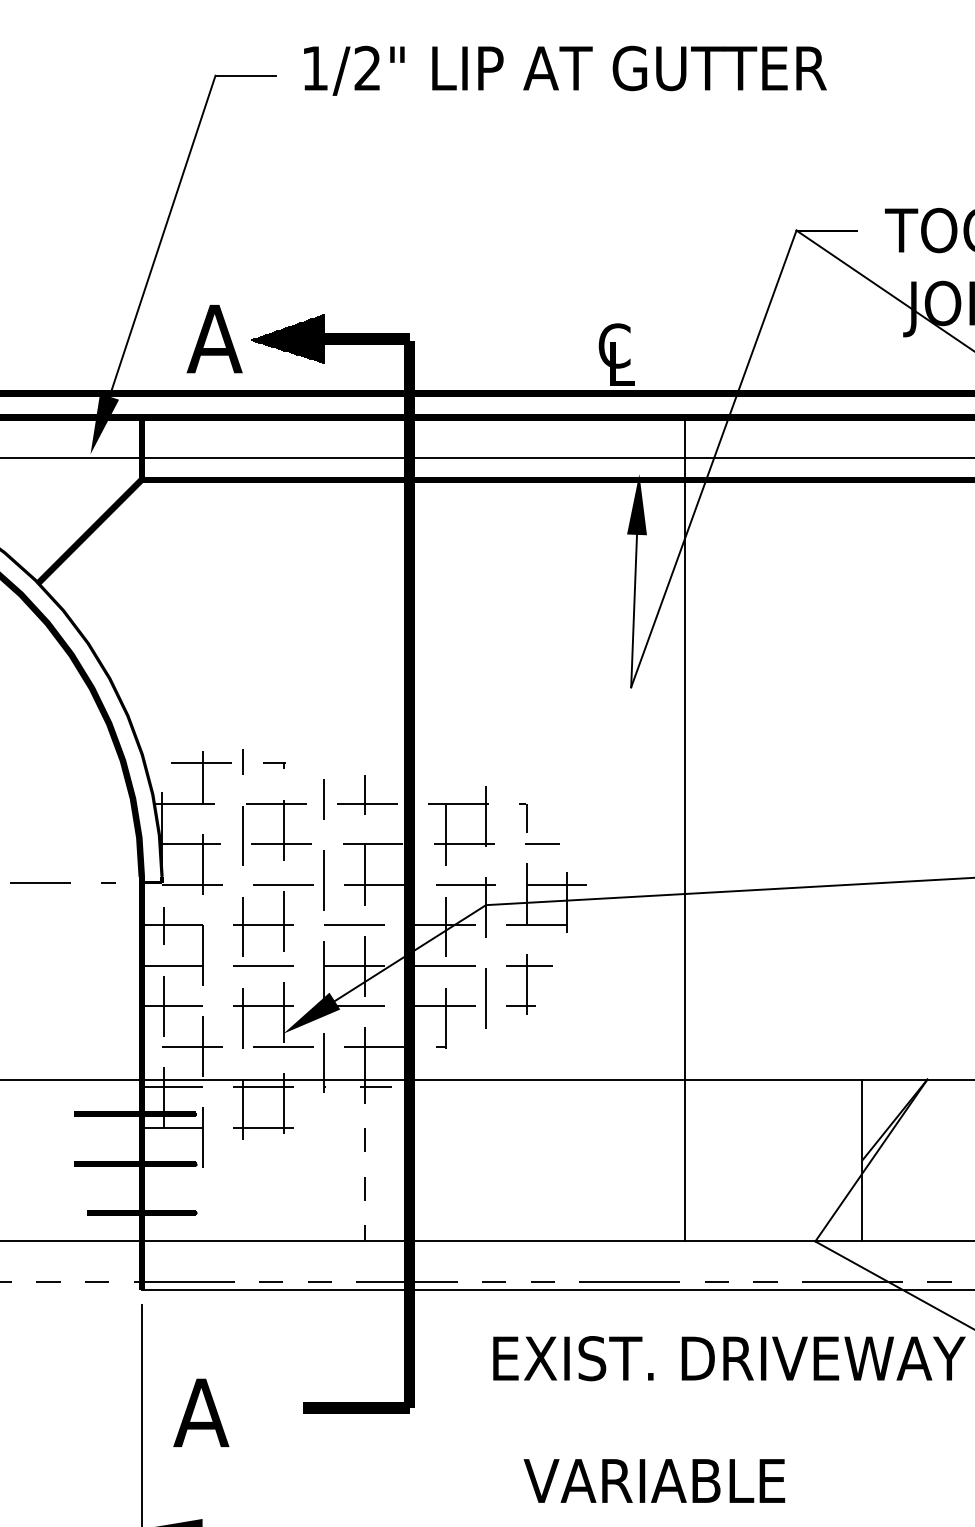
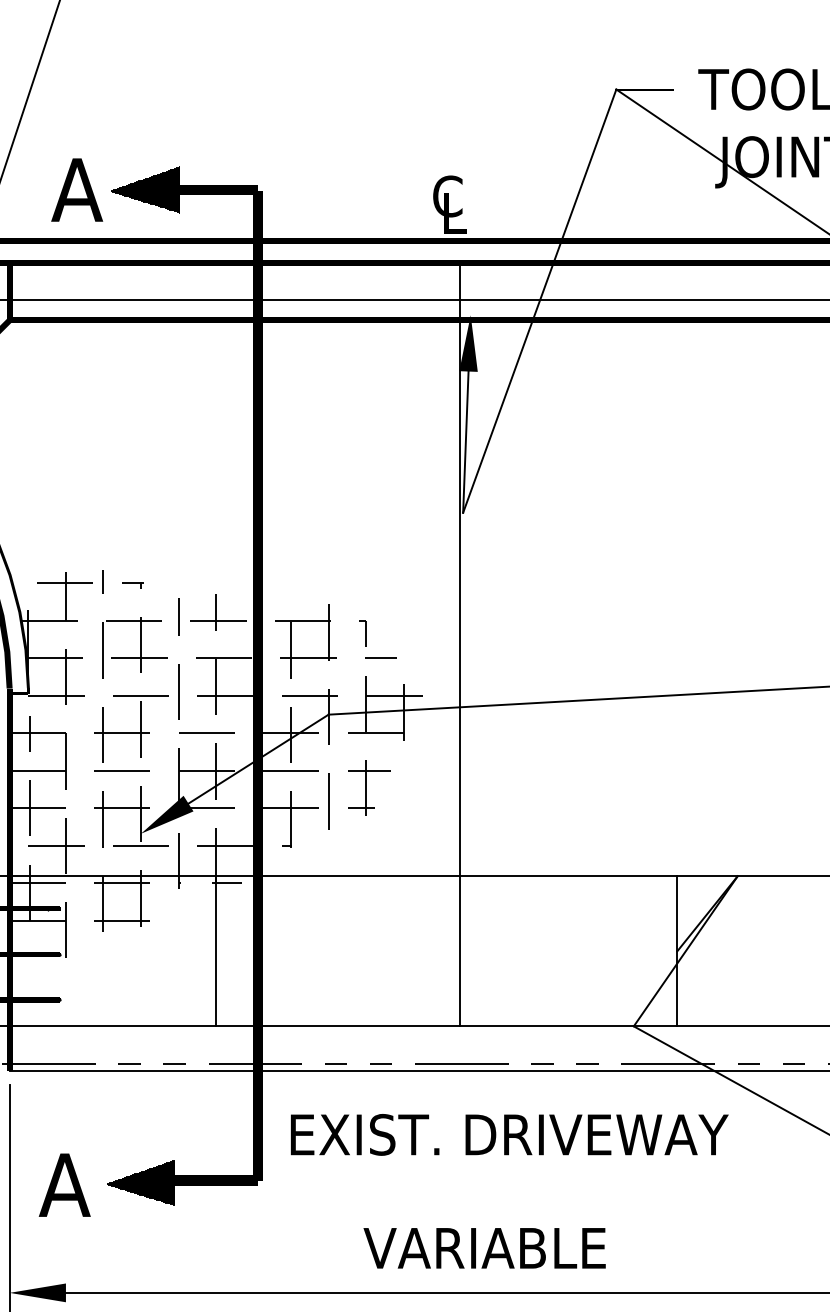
line: (684, 829) -> (459, 644), moved
line: (364, 1160) -> (216, 951), dashed -> solid
text: (729, 1358) -> (509, 1134), moved
hatch: (283, 1410) -> (140, 1182), added

